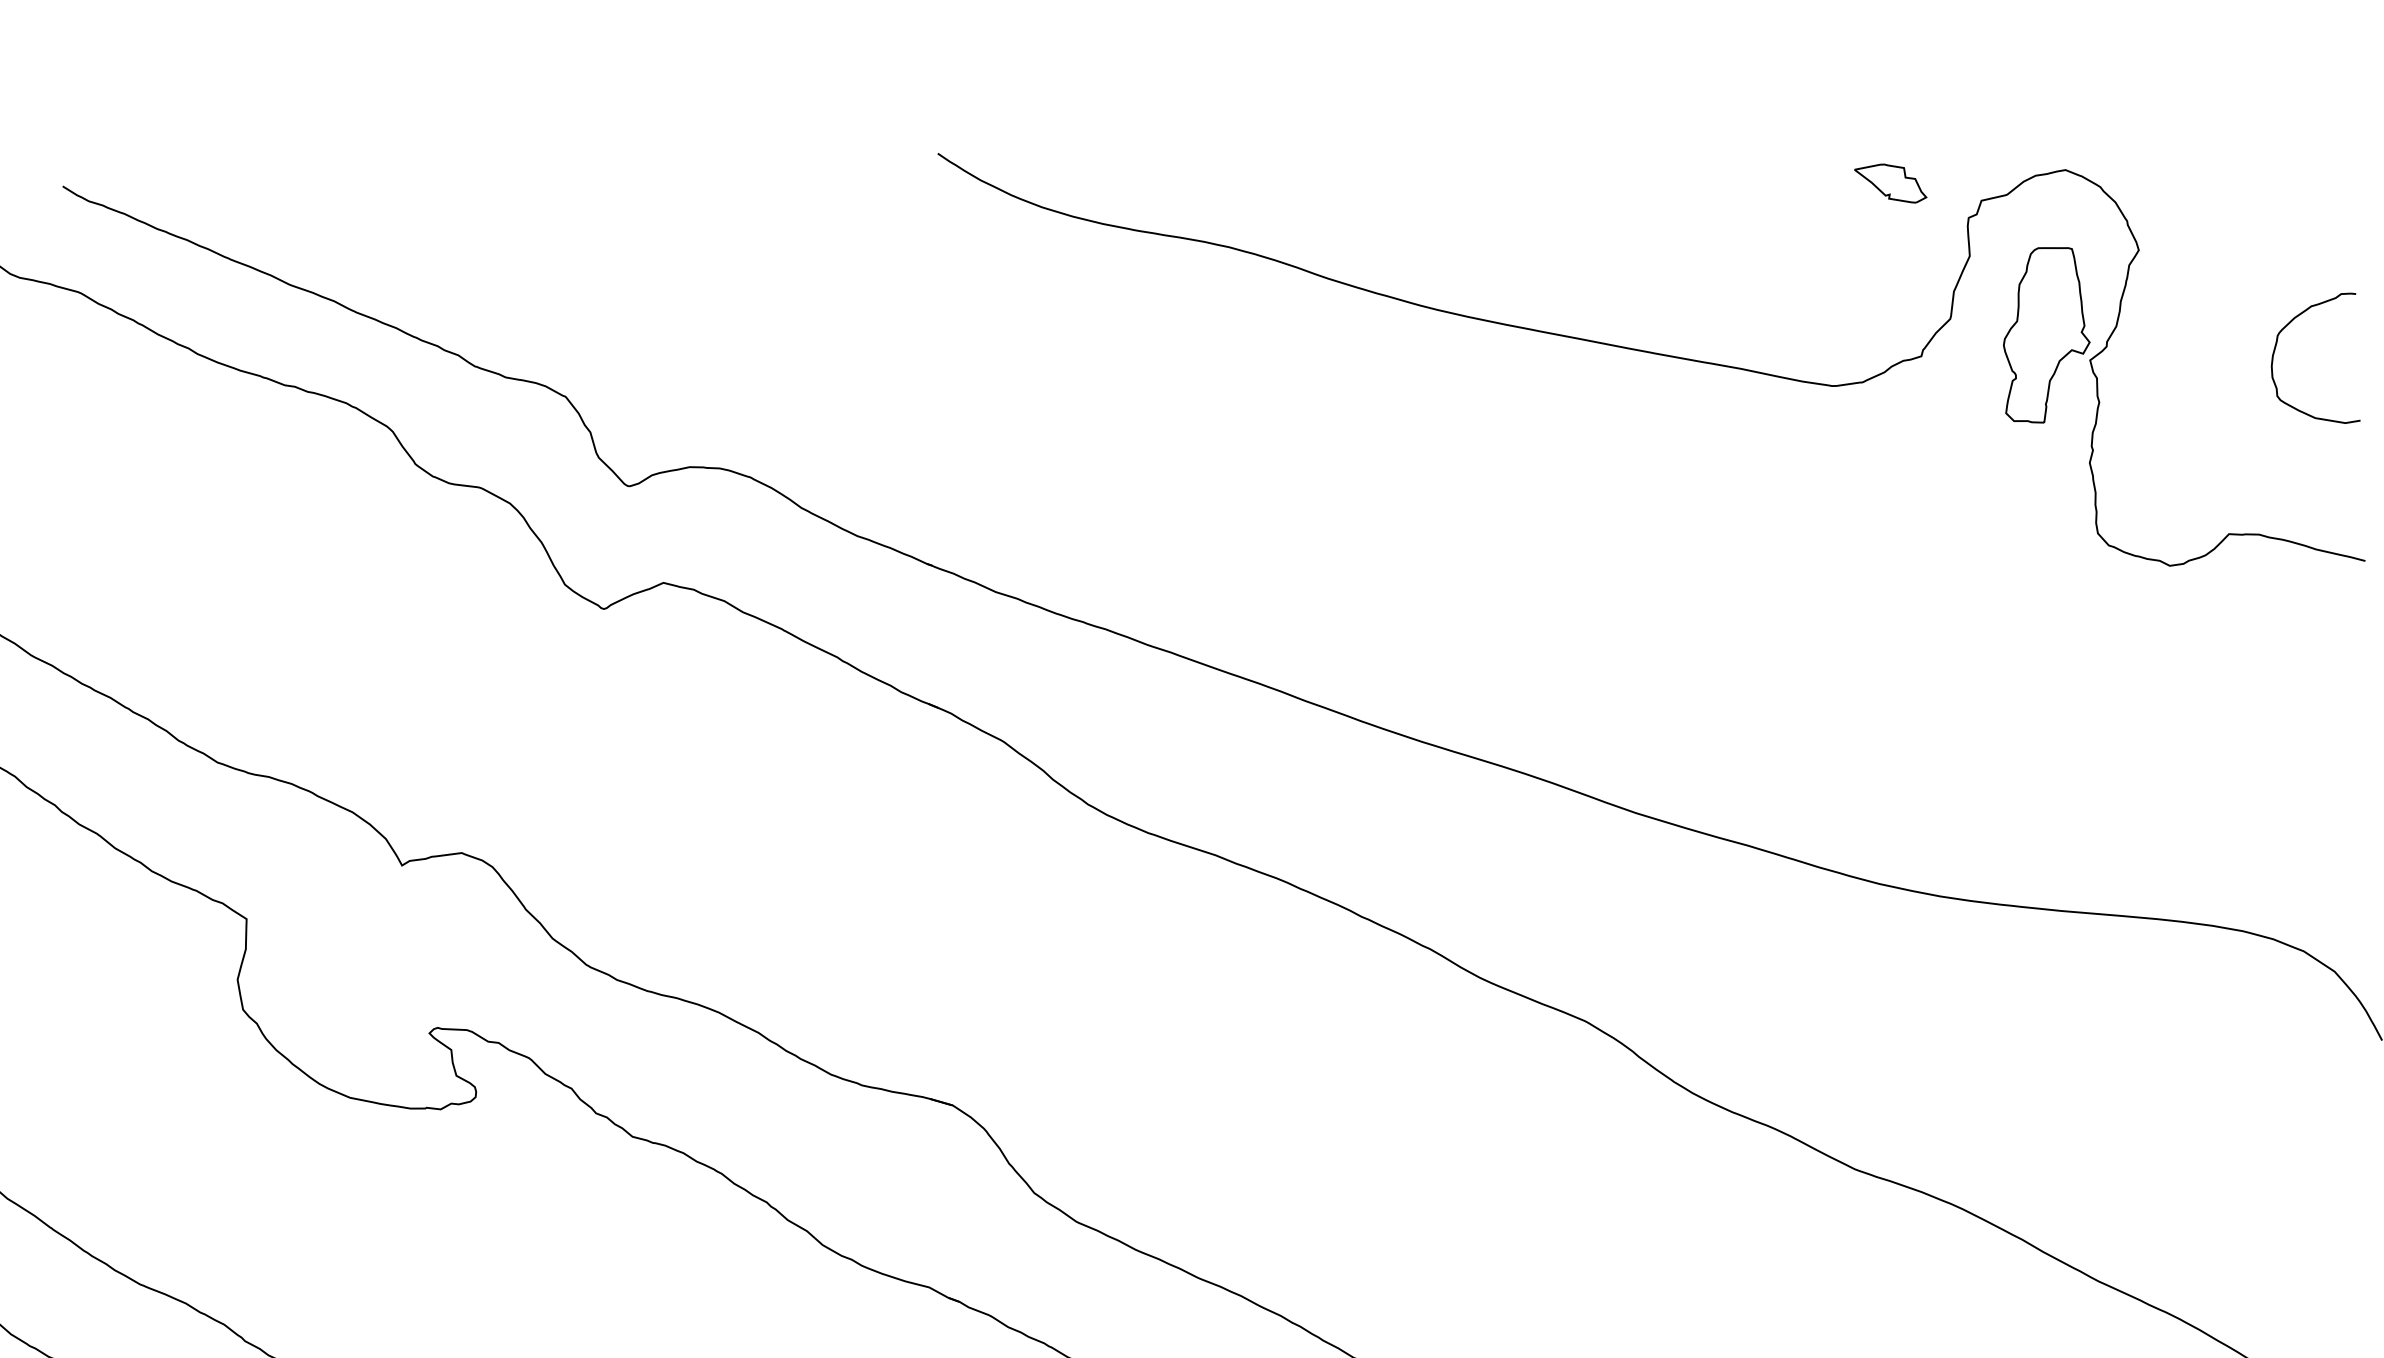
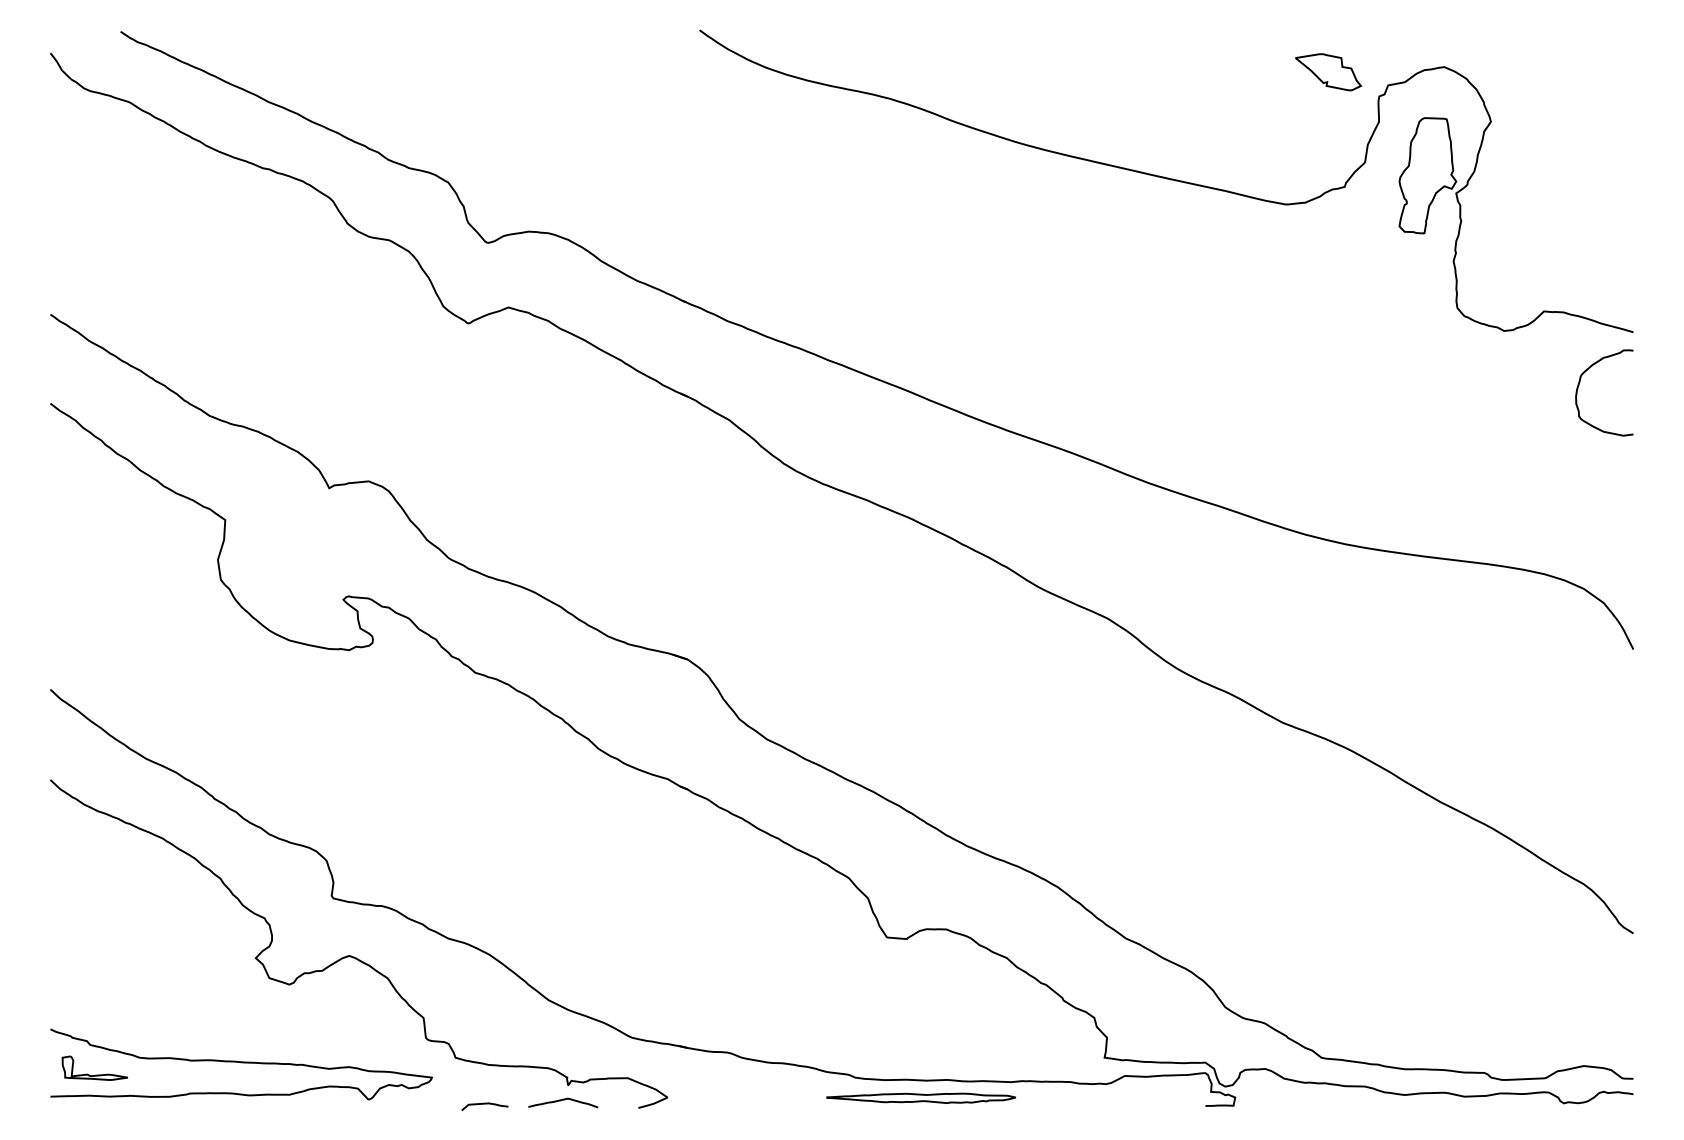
part: (1890, 182) -> (1328, 71), size x1.4
curve: (2276, 349) -> (1579, 385), moved

